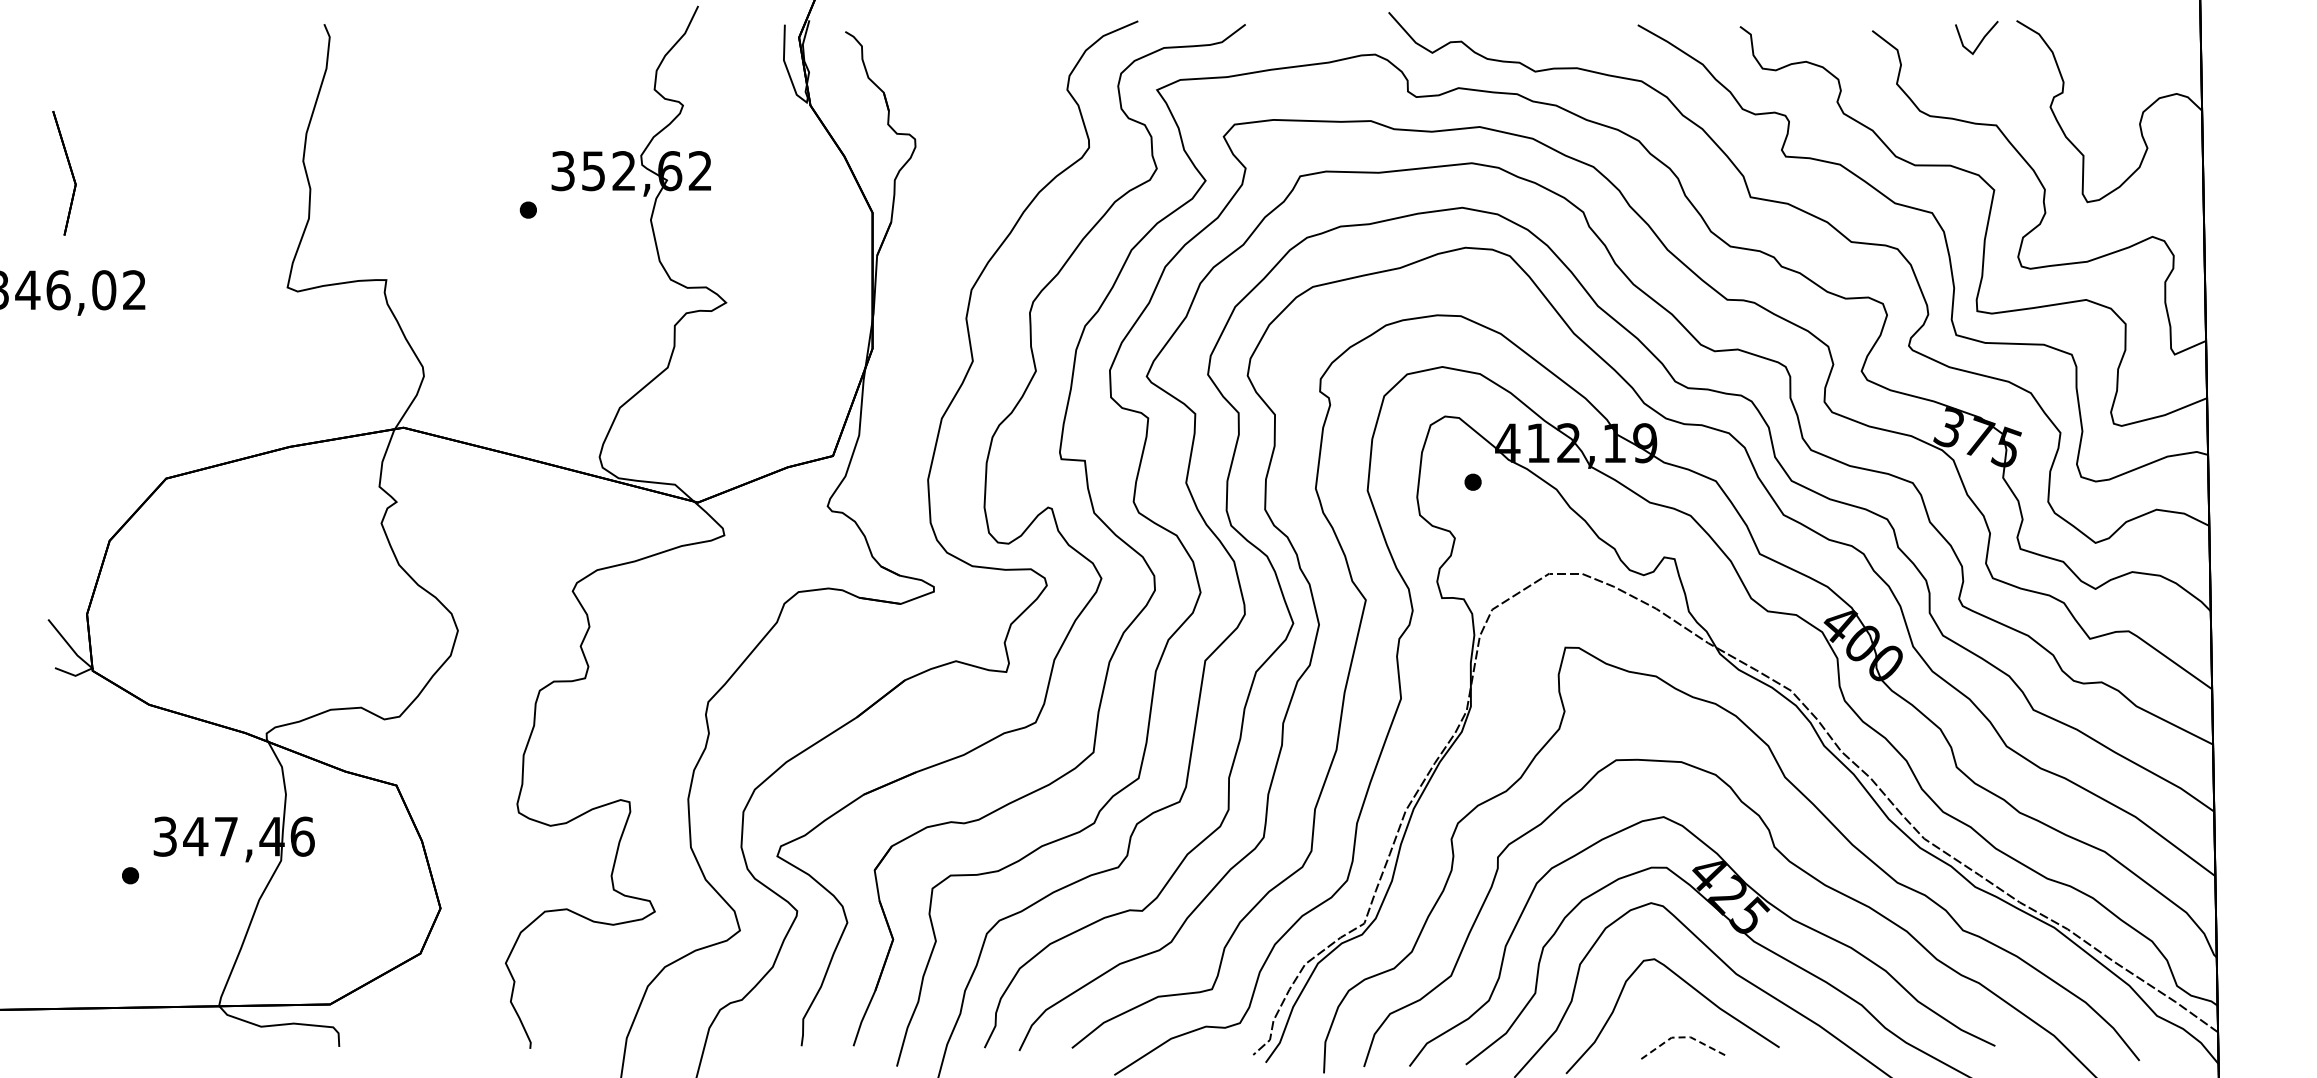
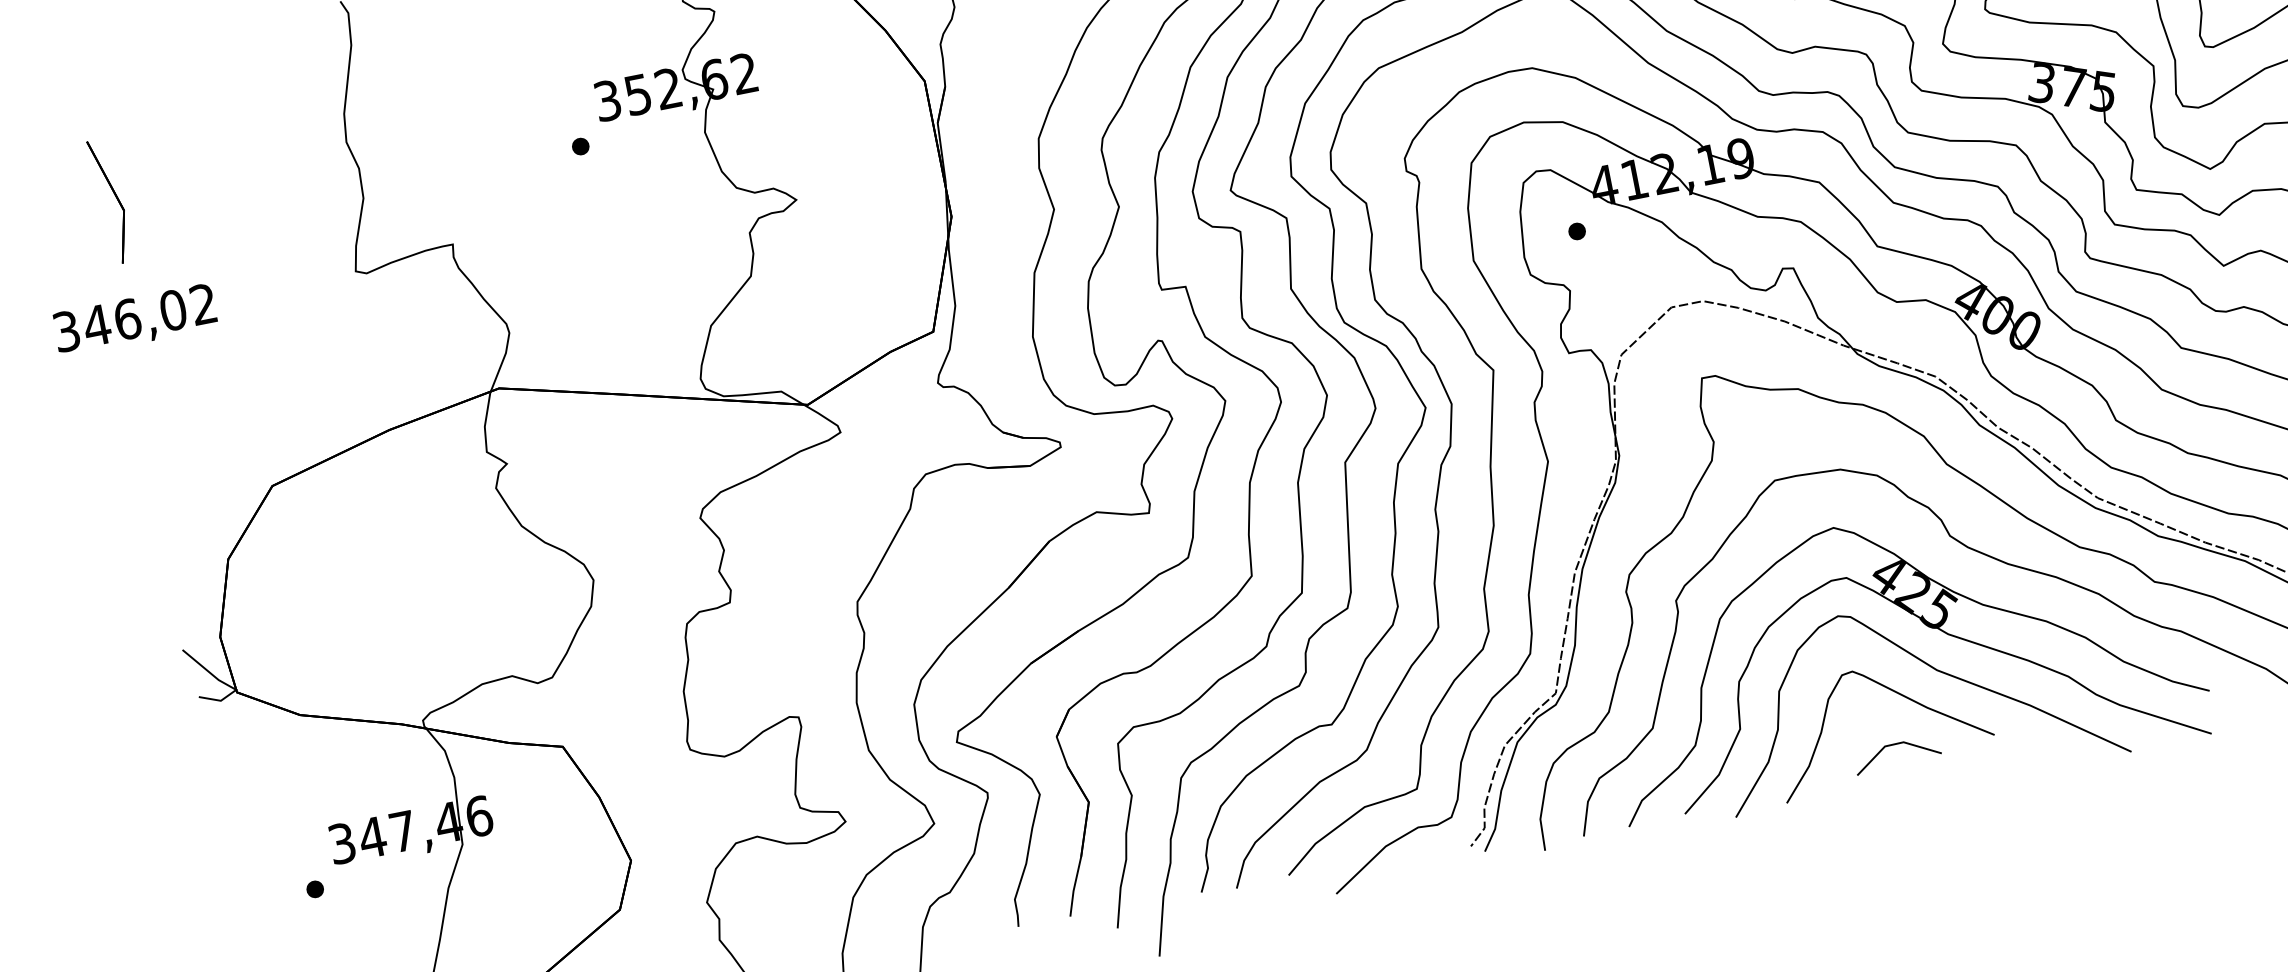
line: (1680, 1037) -> (1893, 744), dashed -> solid

